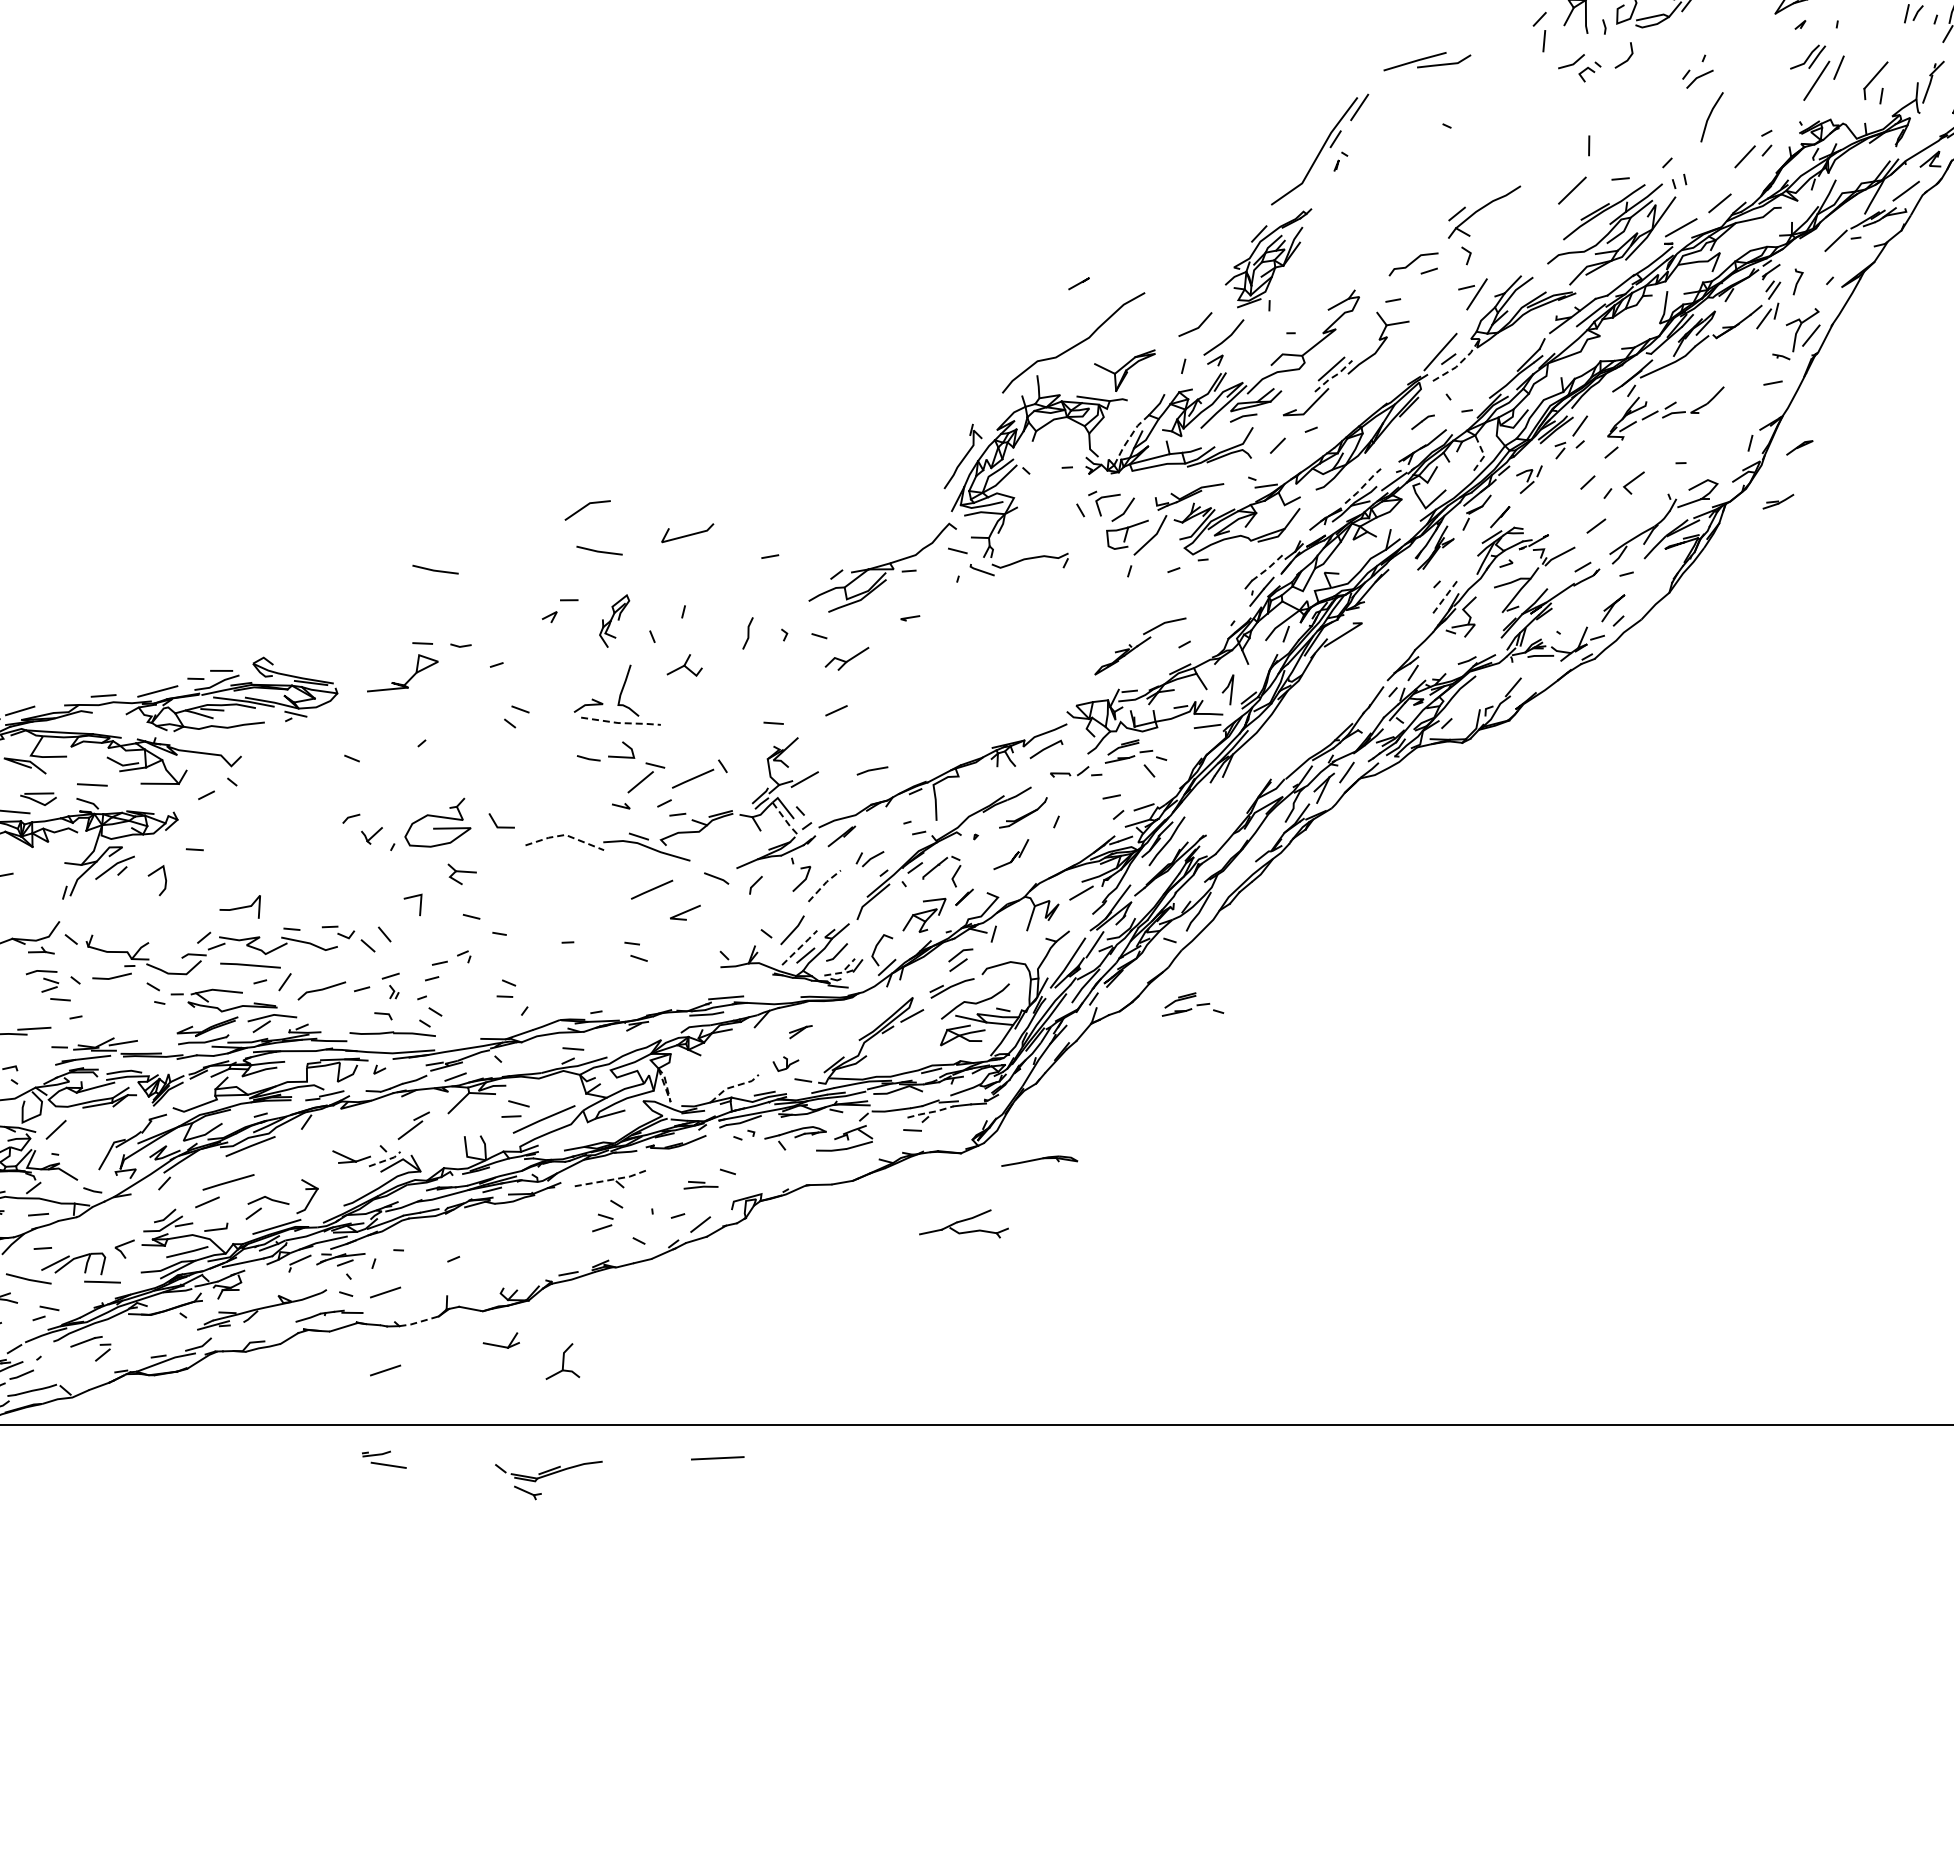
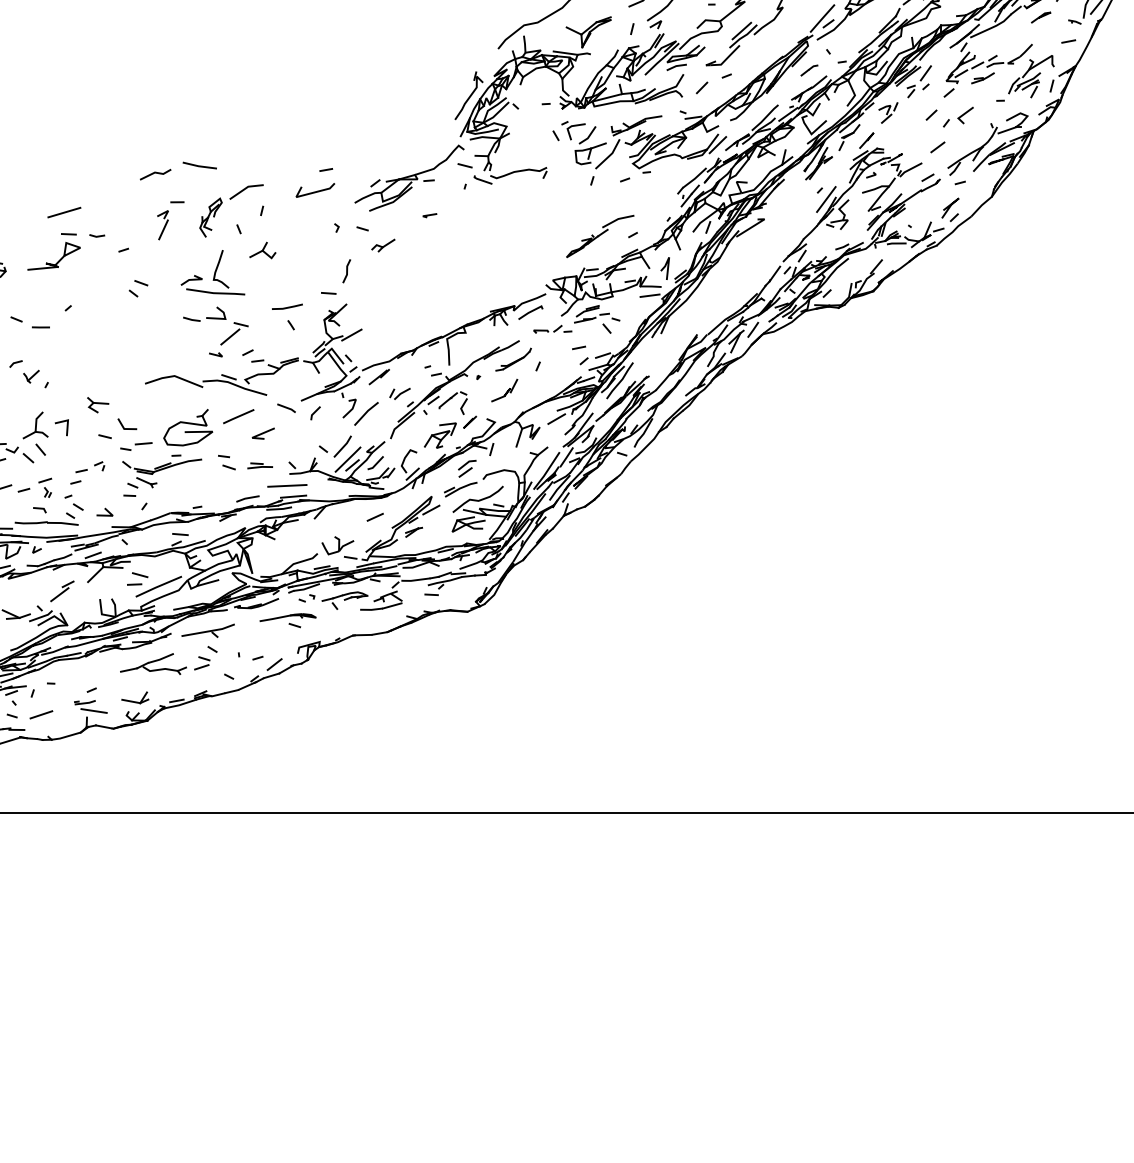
line: (1460, 363) -> (837, 26), dashed -> solid
line: (1333, 376) -> (743, 36), dashed -> solid
part: (1722, 430) -> (1031, 76), added
line: (1129, 438) -> (592, 82), dashed -> solid
line: (1799, 447) -> (1040, 17), moved
line: (1483, 454) -> (854, 94), dashed -> solid
line: (1363, 486) -> (765, 118), dashed -> solid
part: (1778, 501) -> (983, 78), moved
line: (585, 507) -> (244, 189), moved
line: (1299, 522) -> (718, 144), added
line: (687, 534) -> (315, 191), moved
line: (539, 561) -> (155, 173), added
line: (1268, 568) -> (695, 178), dashed -> solid
line: (435, 569) -> (78, 179), removed
line: (1445, 596) -> (826, 199), dashed -> solid
line: (416, 613) -> (64, 212), added
line: (747, 633) -> (346, 271), moved
line: (550, 637) -> (163, 229), added
part: (847, 658) -> (383, 245), size x0.71
line: (836, 710) -> (375, 517), moved
line: (620, 723) -> (215, 293), dashed -> solid
line: (718, 741) -> (287, 306), added
line: (384, 769) -> (40, 327), added
line: (872, 770) -> (247, 498), moved
line: (693, 778) -> (269, 334), removed
part: (437, 822) -> (187, 427), moved
line: (496, 823) -> (123, 426), moved
line: (788, 824) -> (339, 368), dashed -> solid
line: (565, 834) -> (174, 375), dashed -> solid
line: (824, 884) -> (366, 412), dashed -> solid
line: (523, 926) -> (143, 443), added
line: (800, 947) -> (348, 459), dashed -> solid
line: (842, 972) -> (379, 477), dashed -> solid
part: (1192, 1004) -> (638, 501), removed
line: (472, 1016) -> (105, 510), added
part: (800, 1032) -> (413, 532), moved
part: (785, 1063) -> (337, 545), size x1.67
line: (734, 1086) -> (299, 562), dashed -> solid
line: (670, 1101) -> (252, 573), dashed -> solid
line: (931, 1112) -> (445, 581), dashed -> solid
line: (386, 1160) -> (42, 617), dashed -> solid
part: (1039, 1160) -> (287, 617), moved
line: (612, 1179) -> (209, 631), dashed -> solid
part: (700, 1185) -> (259, 466), moved
part: (963, 1223) -> (153, 663), moved
line: (419, 1322) -> (66, 737), dashed -> solid
part: (500, 1340) -> (134, 697), moved
part: (562, 1361) -> (35, 425), moved
line: (385, 1370) -> (41, 772), removed
line: (717, 1458) -> (287, 486), moved
part: (384, 1459) -> (90, 706), moved
part: (548, 1480) -> (162, 473), moved

